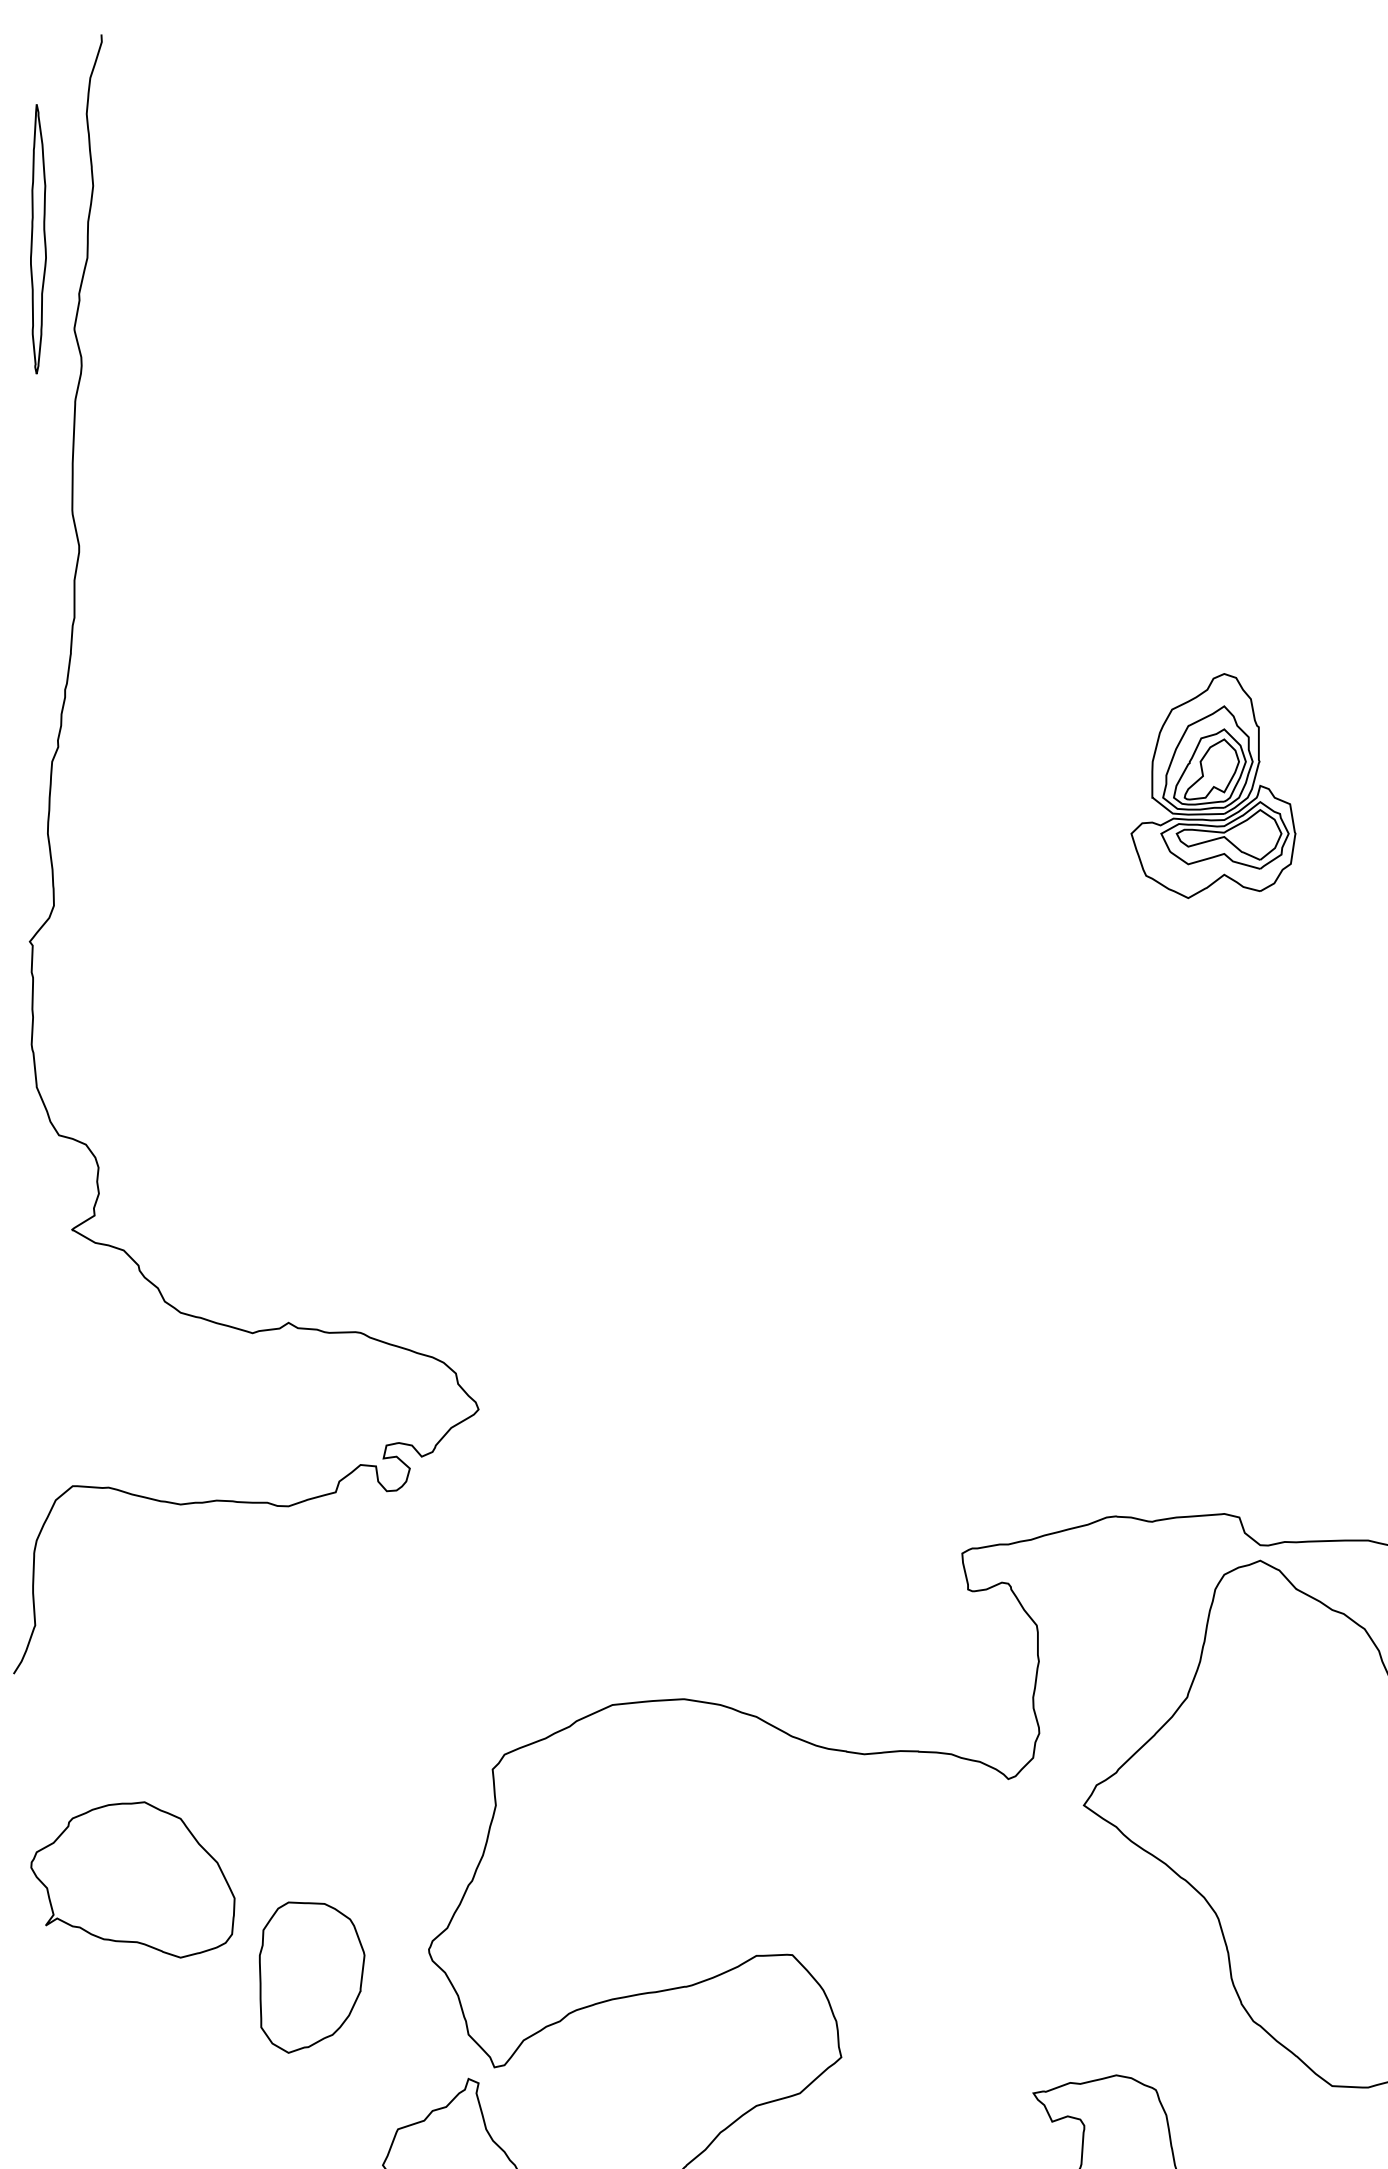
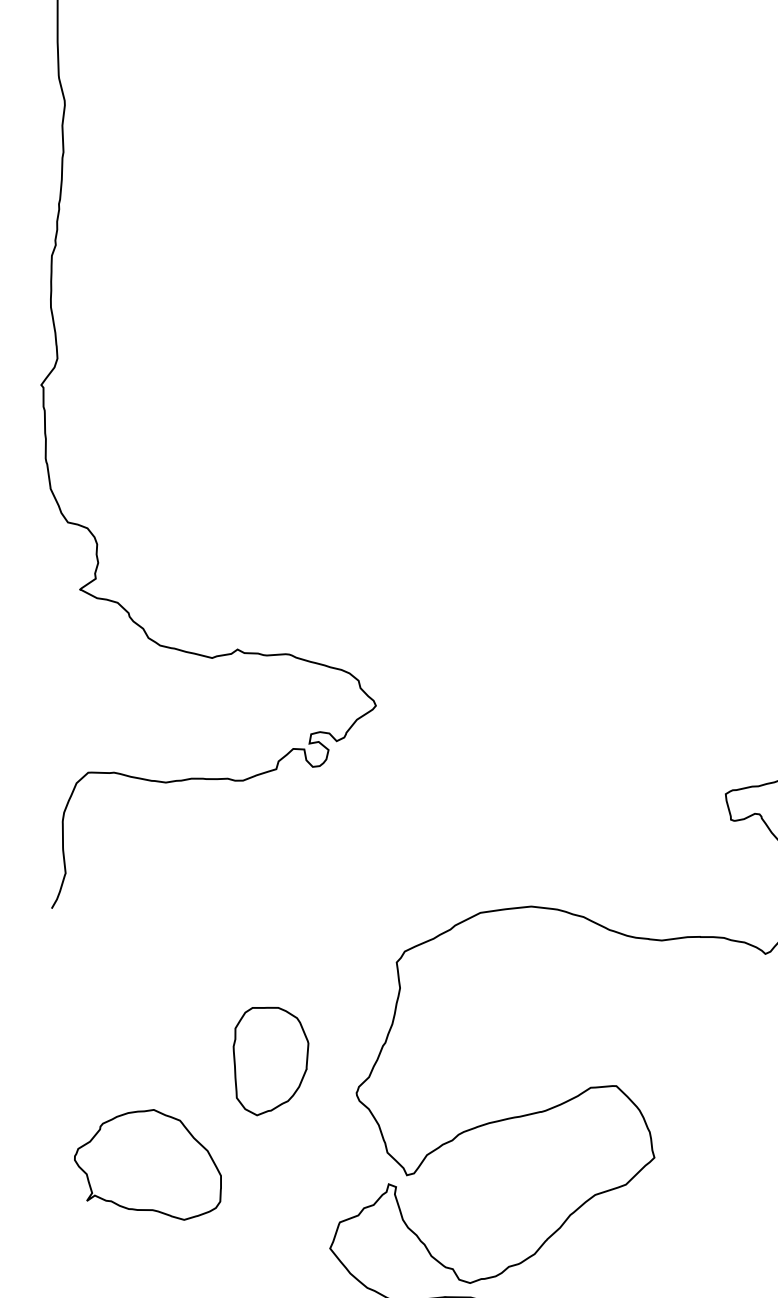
part: (132, 1879) -> (147, 1165), moved
part: (312, 1977) -> (271, 1060), moved

